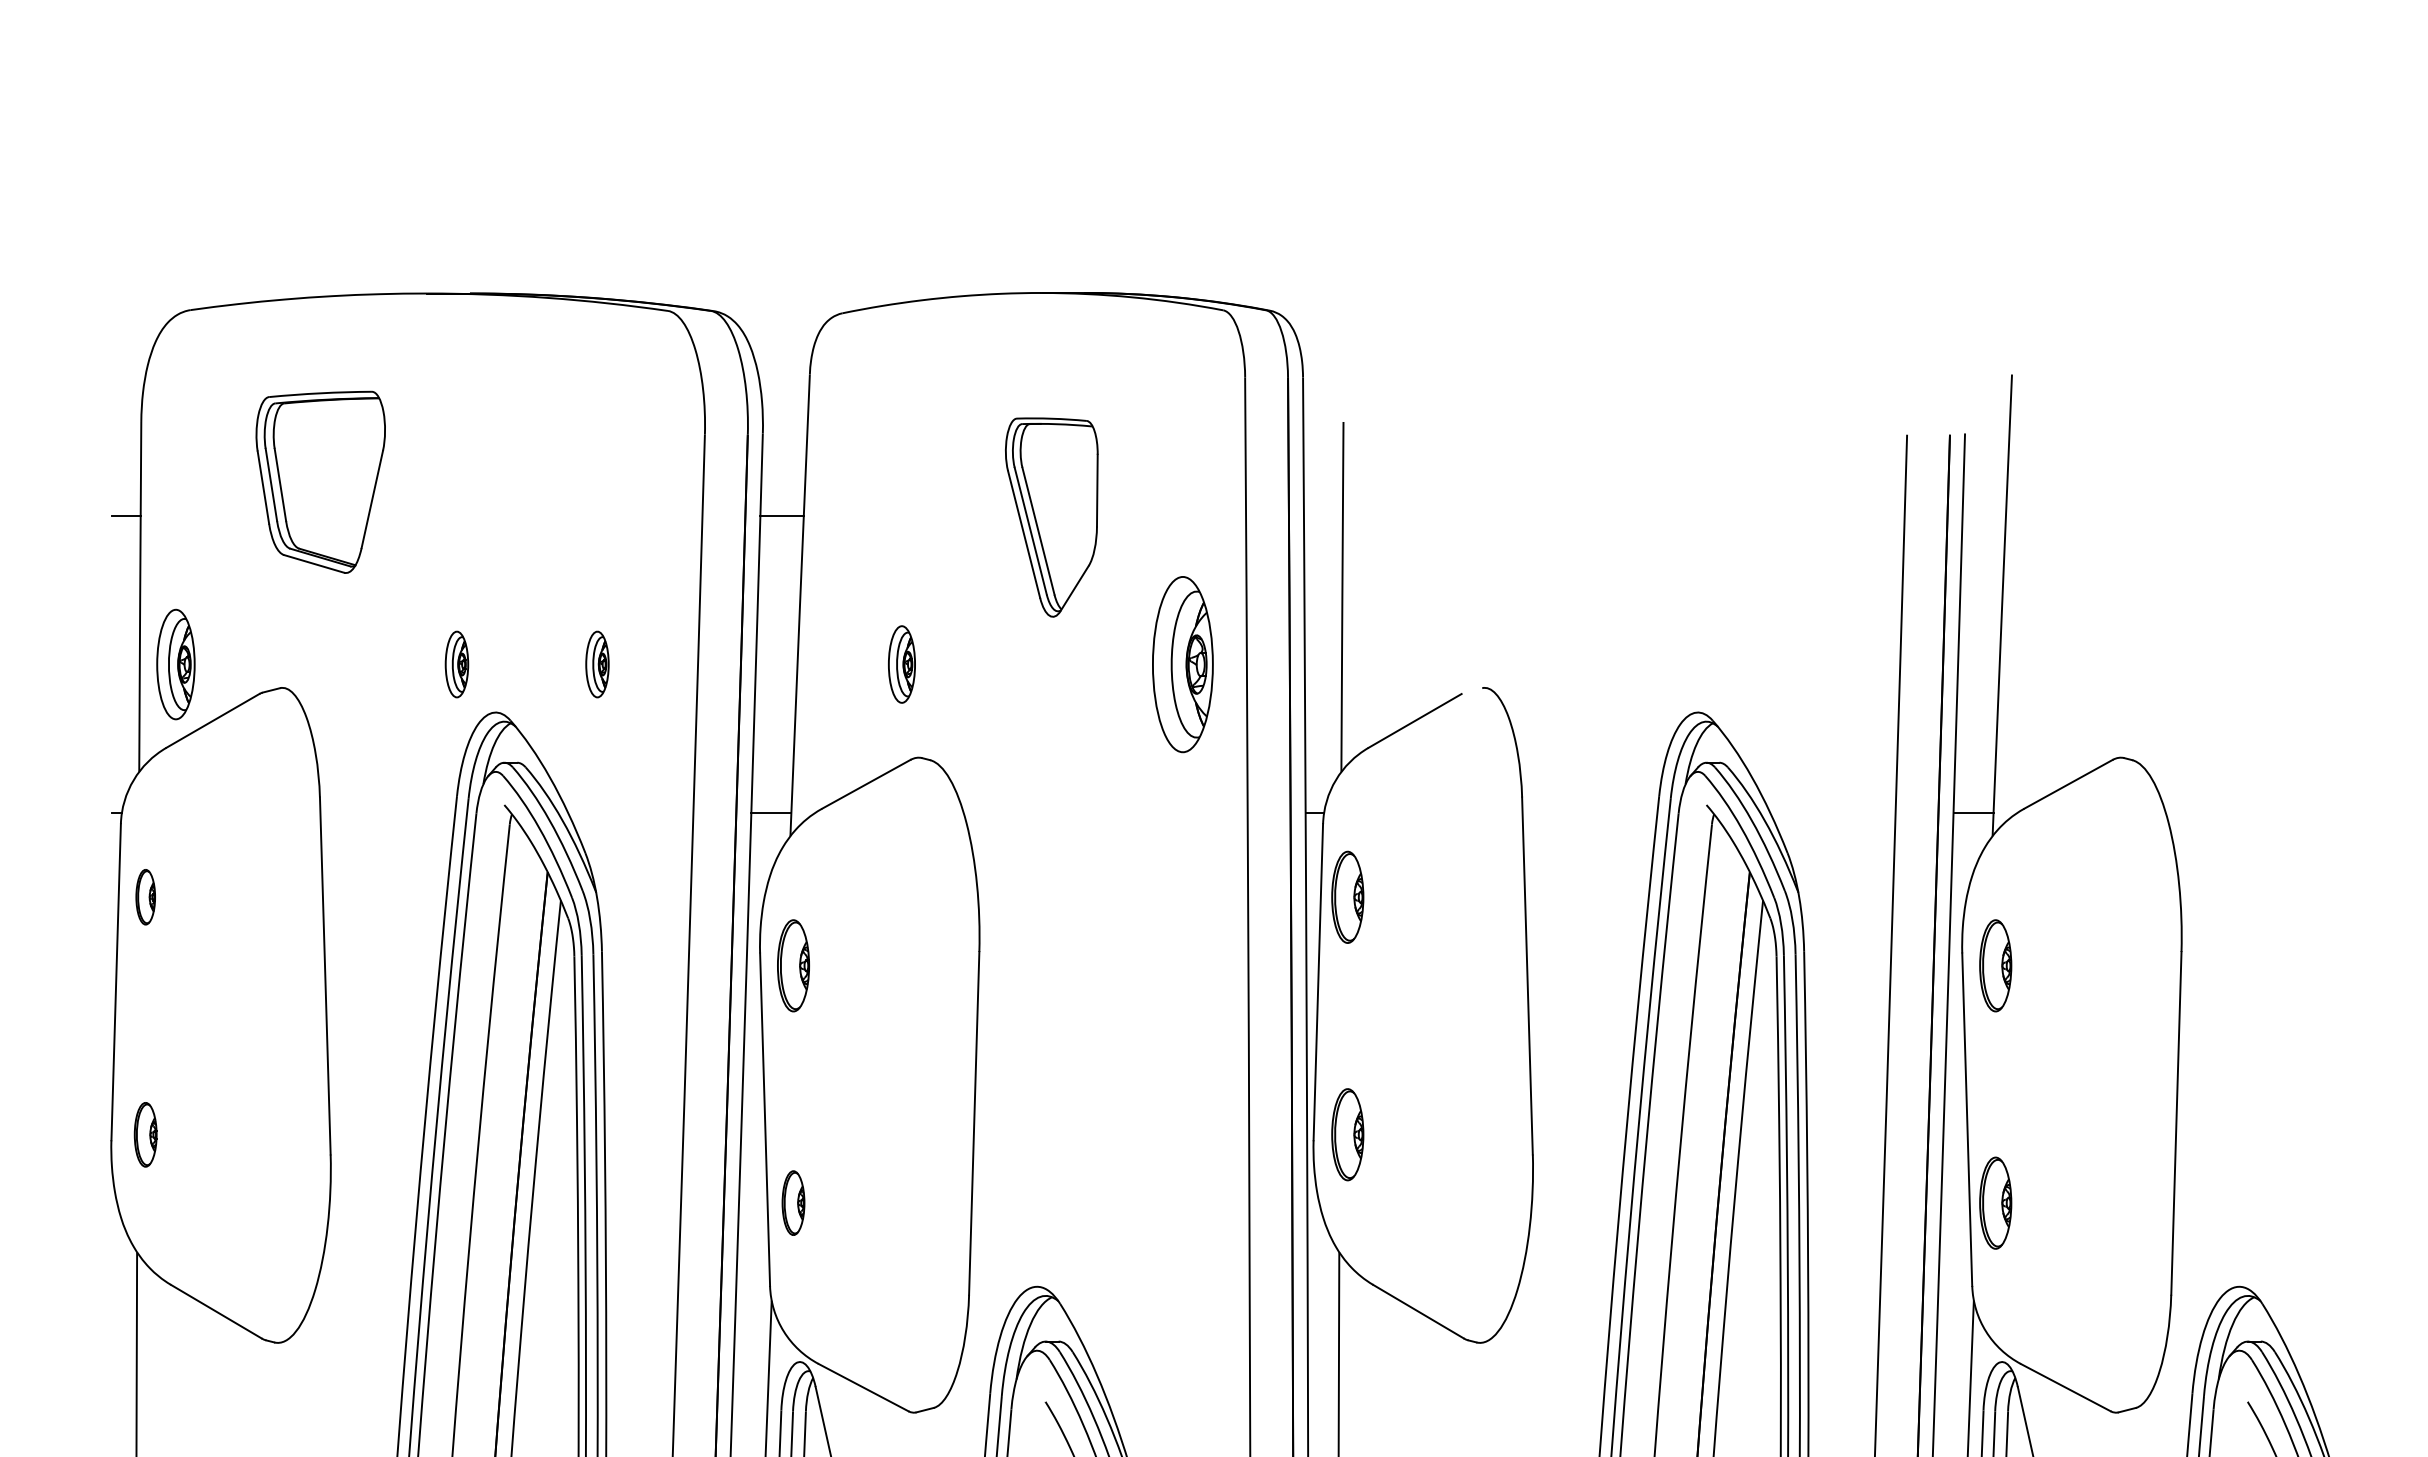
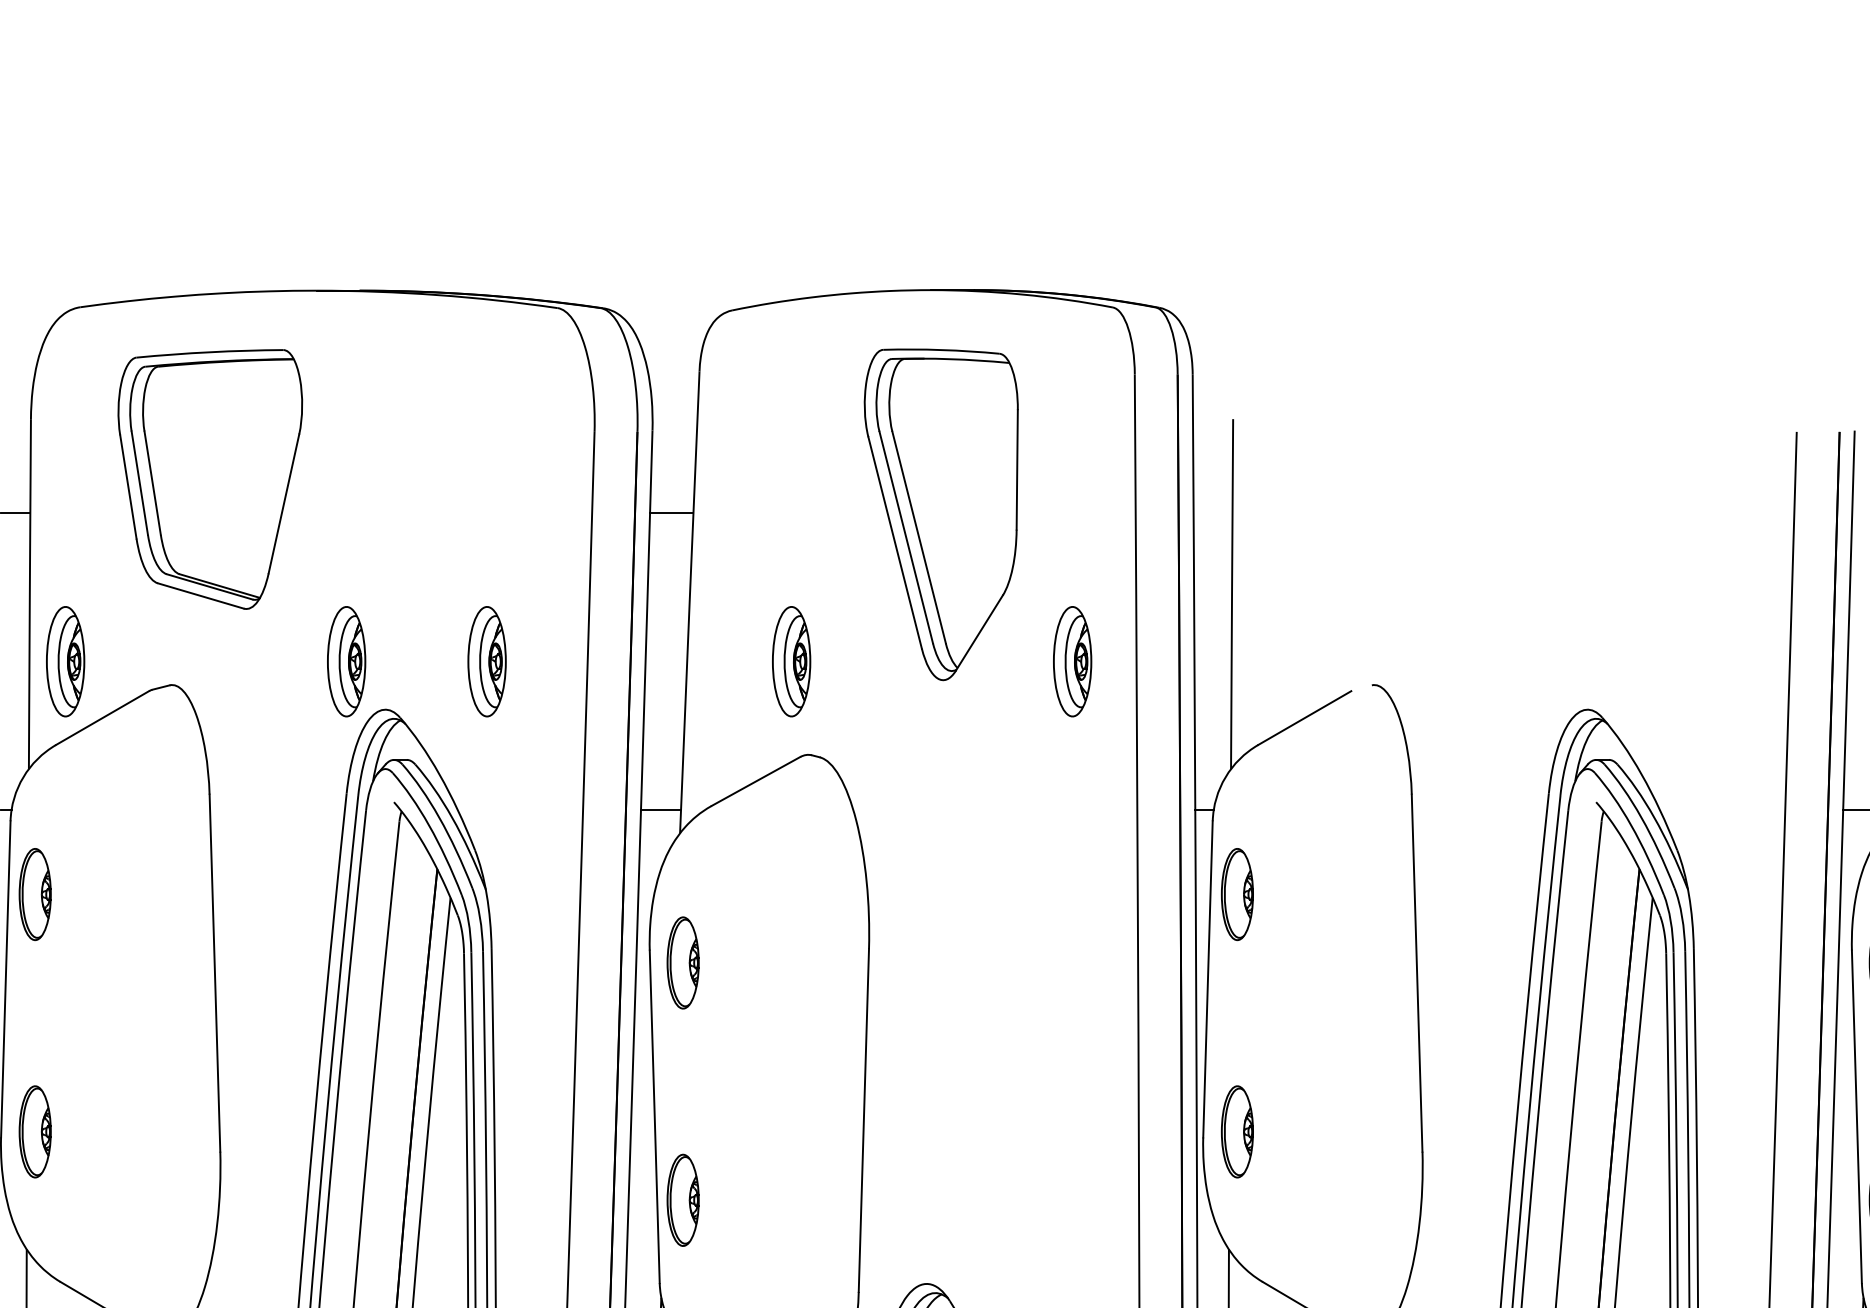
part: (320, 482) -> (210, 479), size x1.43
part: (1051, 517) -> (941, 514), size x1.67
part: (456, 664) -> (346, 661), size x1.67
part: (597, 664) -> (487, 661), size x1.67
part: (901, 664) -> (791, 661), size x1.43
part: (1182, 664) -> (1072, 661), size x0.62
part: (145, 896) -> (35, 893), size x1.67
part: (145, 1134) -> (35, 1131), size x1.43
part: (793, 1202) -> (683, 1199), size x1.43

